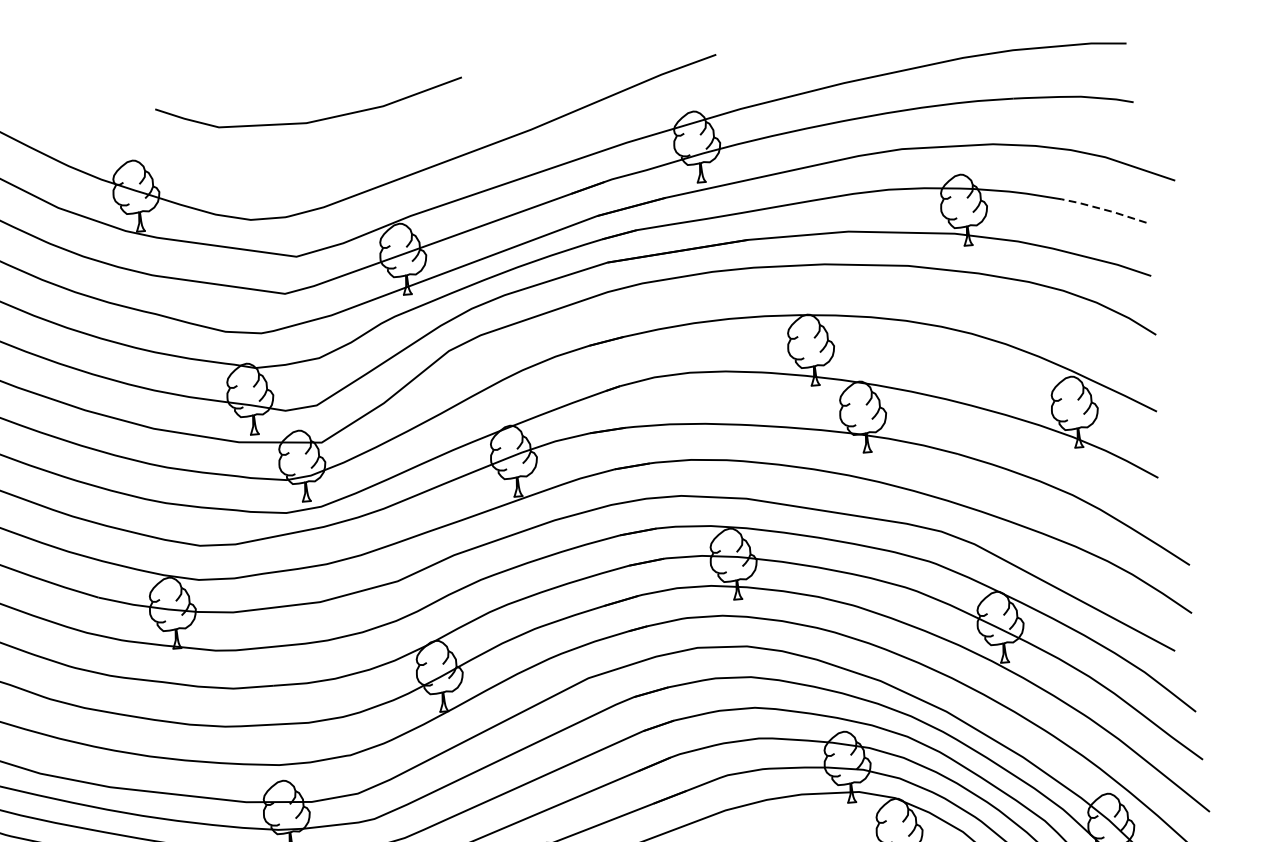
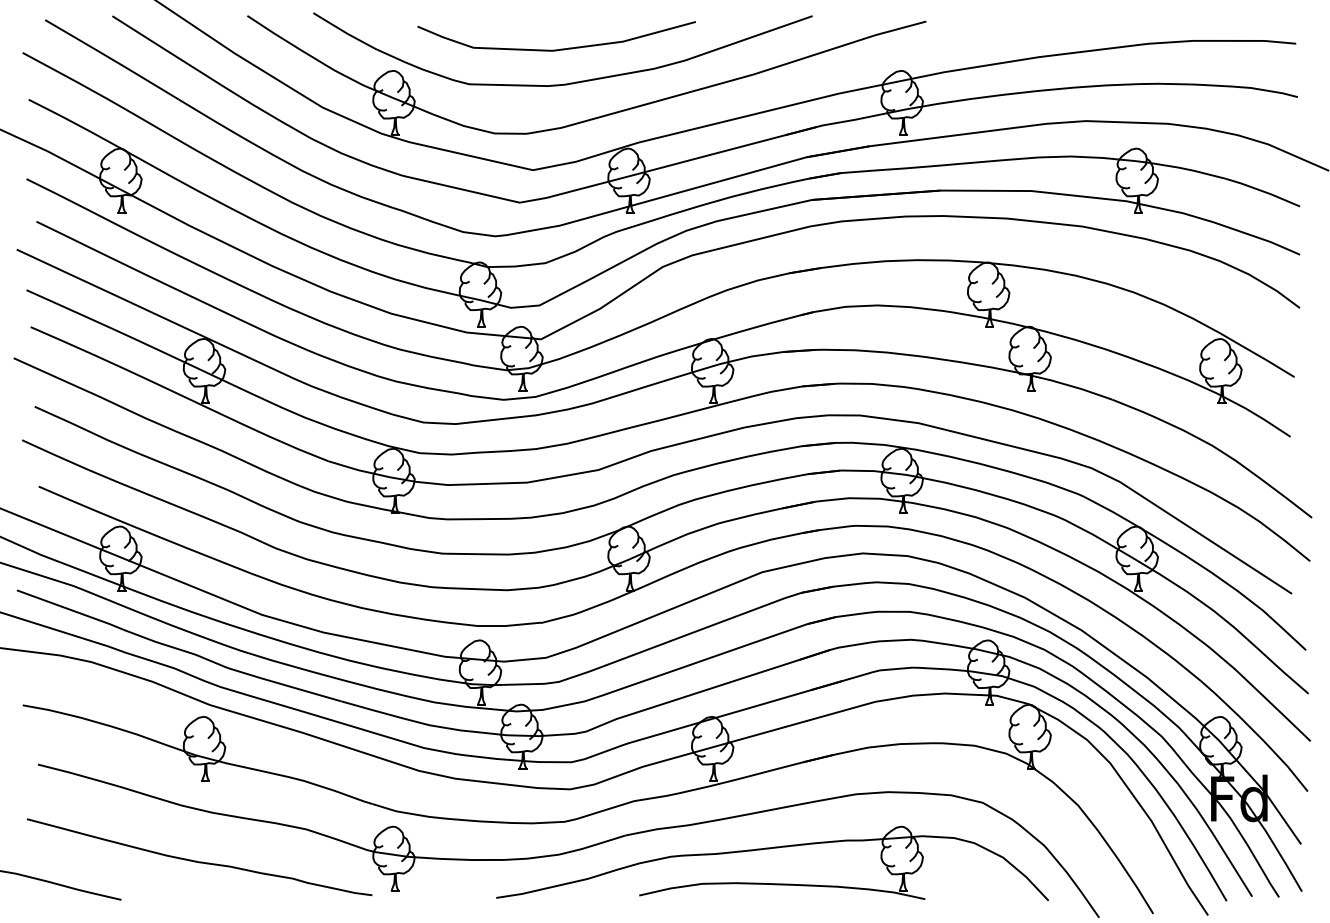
curve: (329, 156) -> (570, 82), added
line: (1103, 209) -> (1262, 191), dashed -> solid

